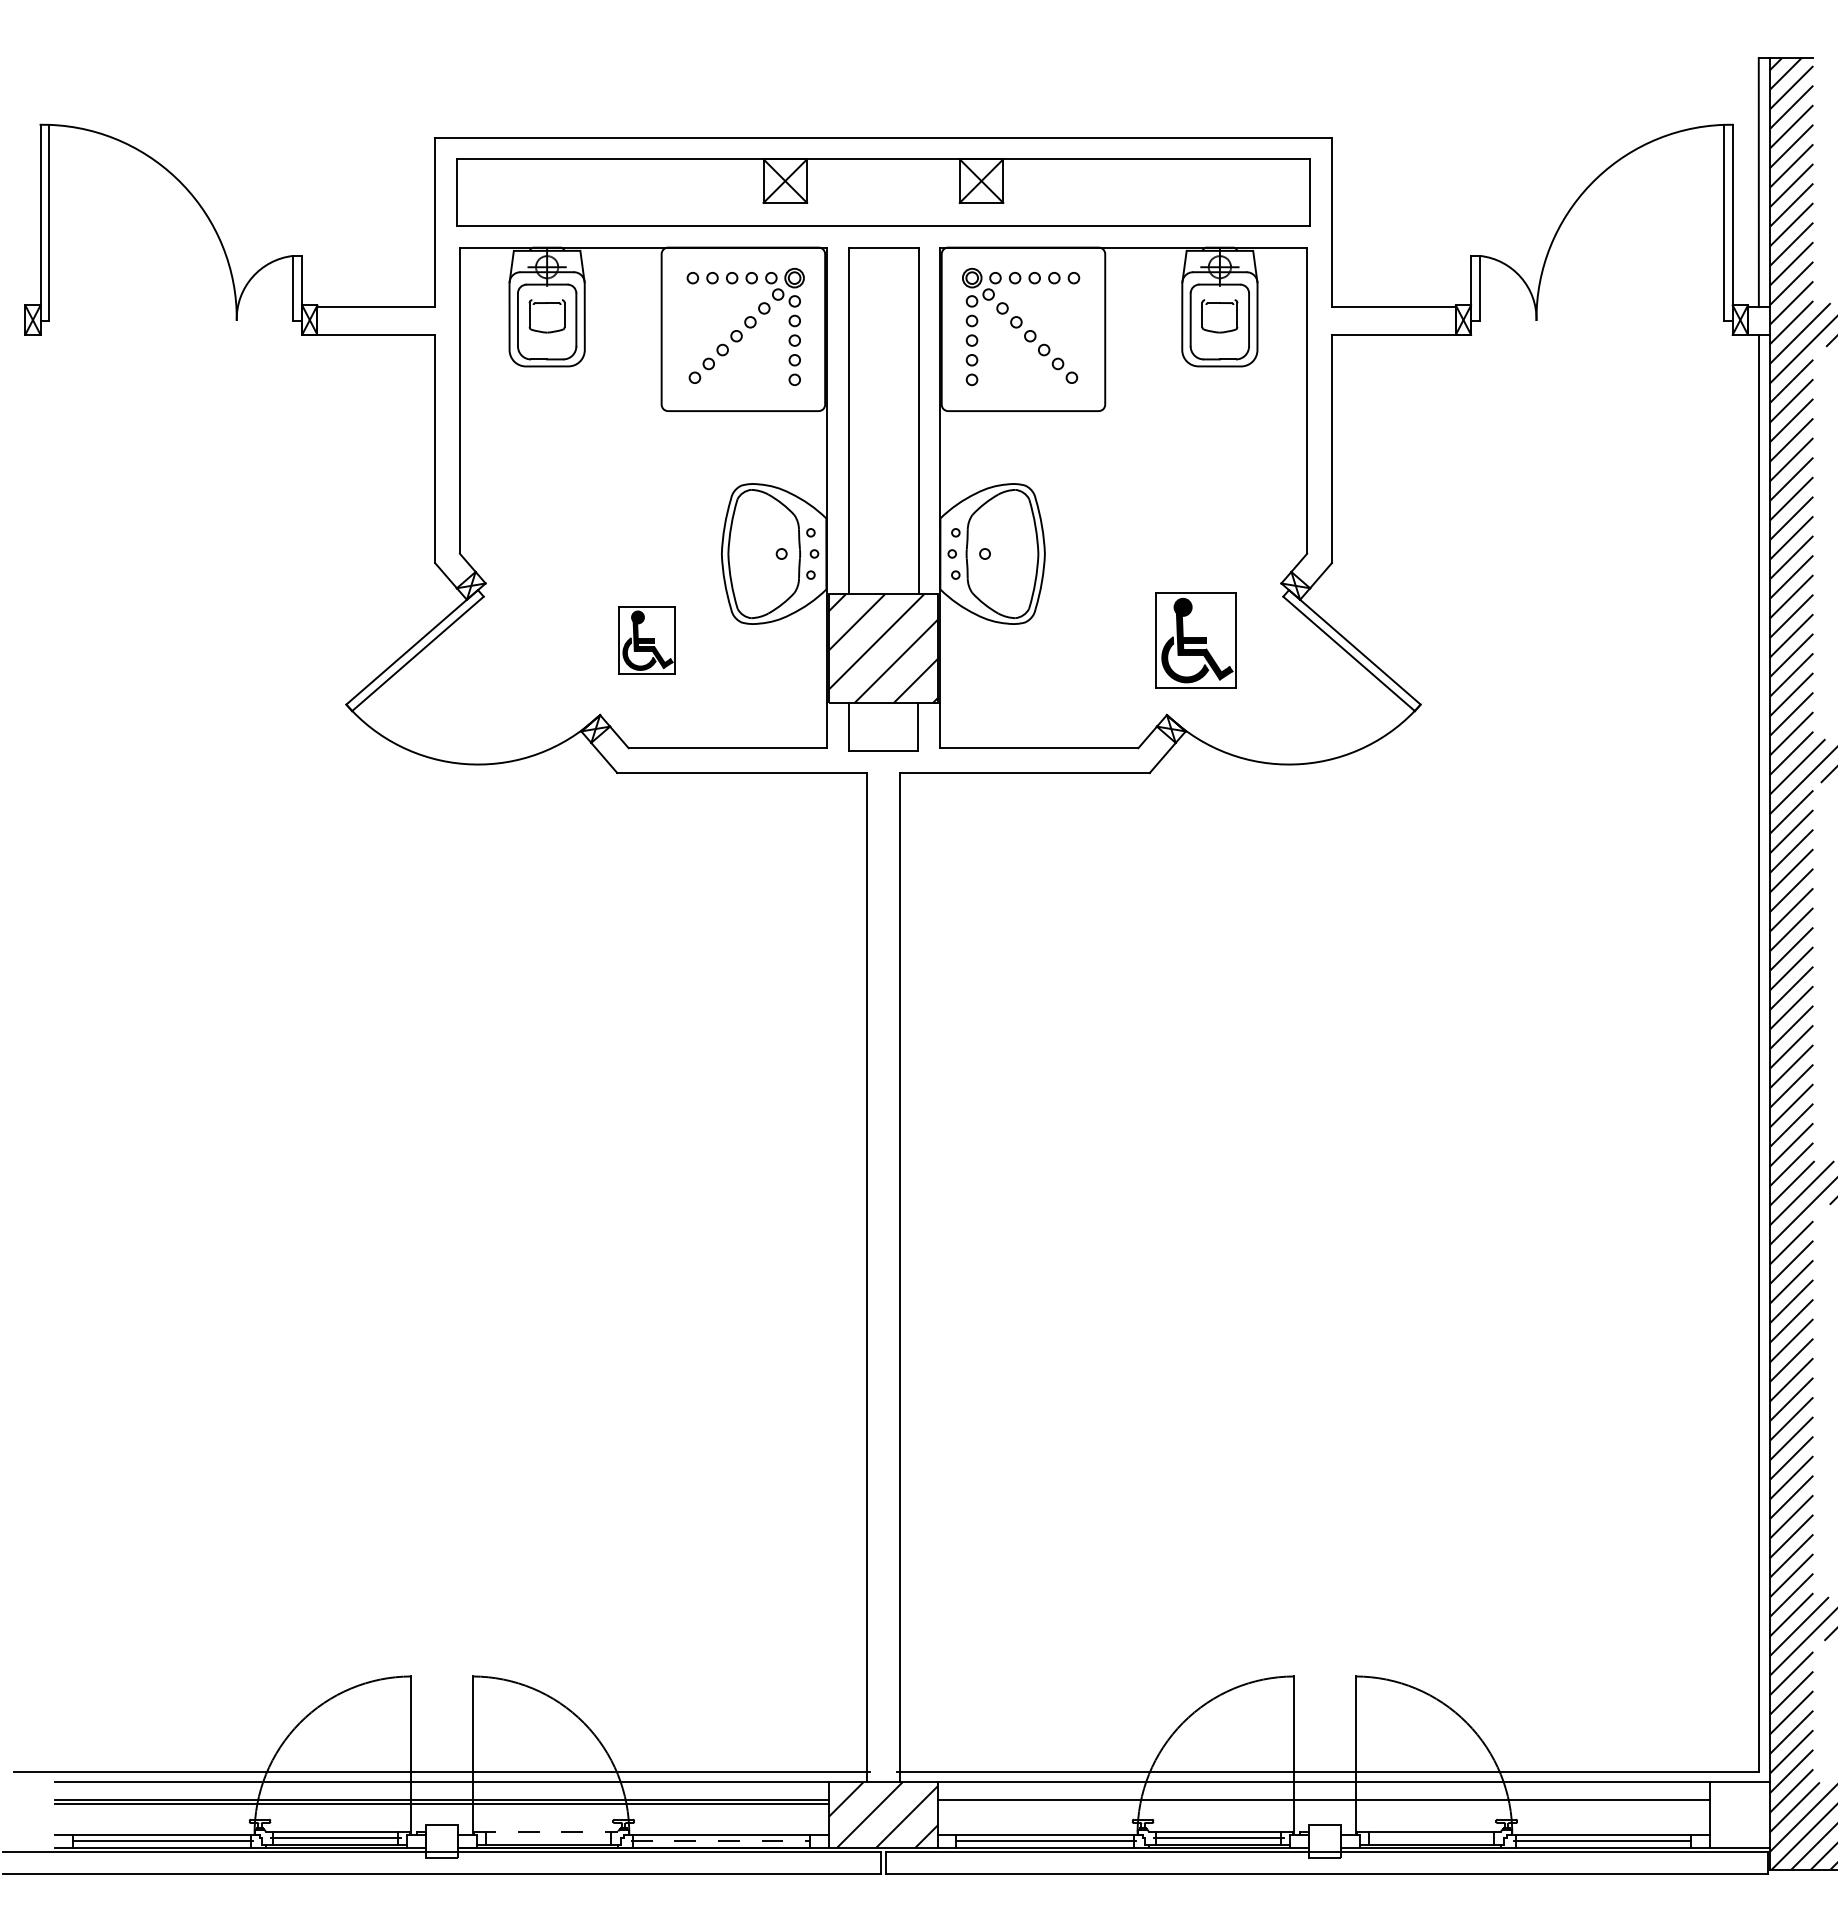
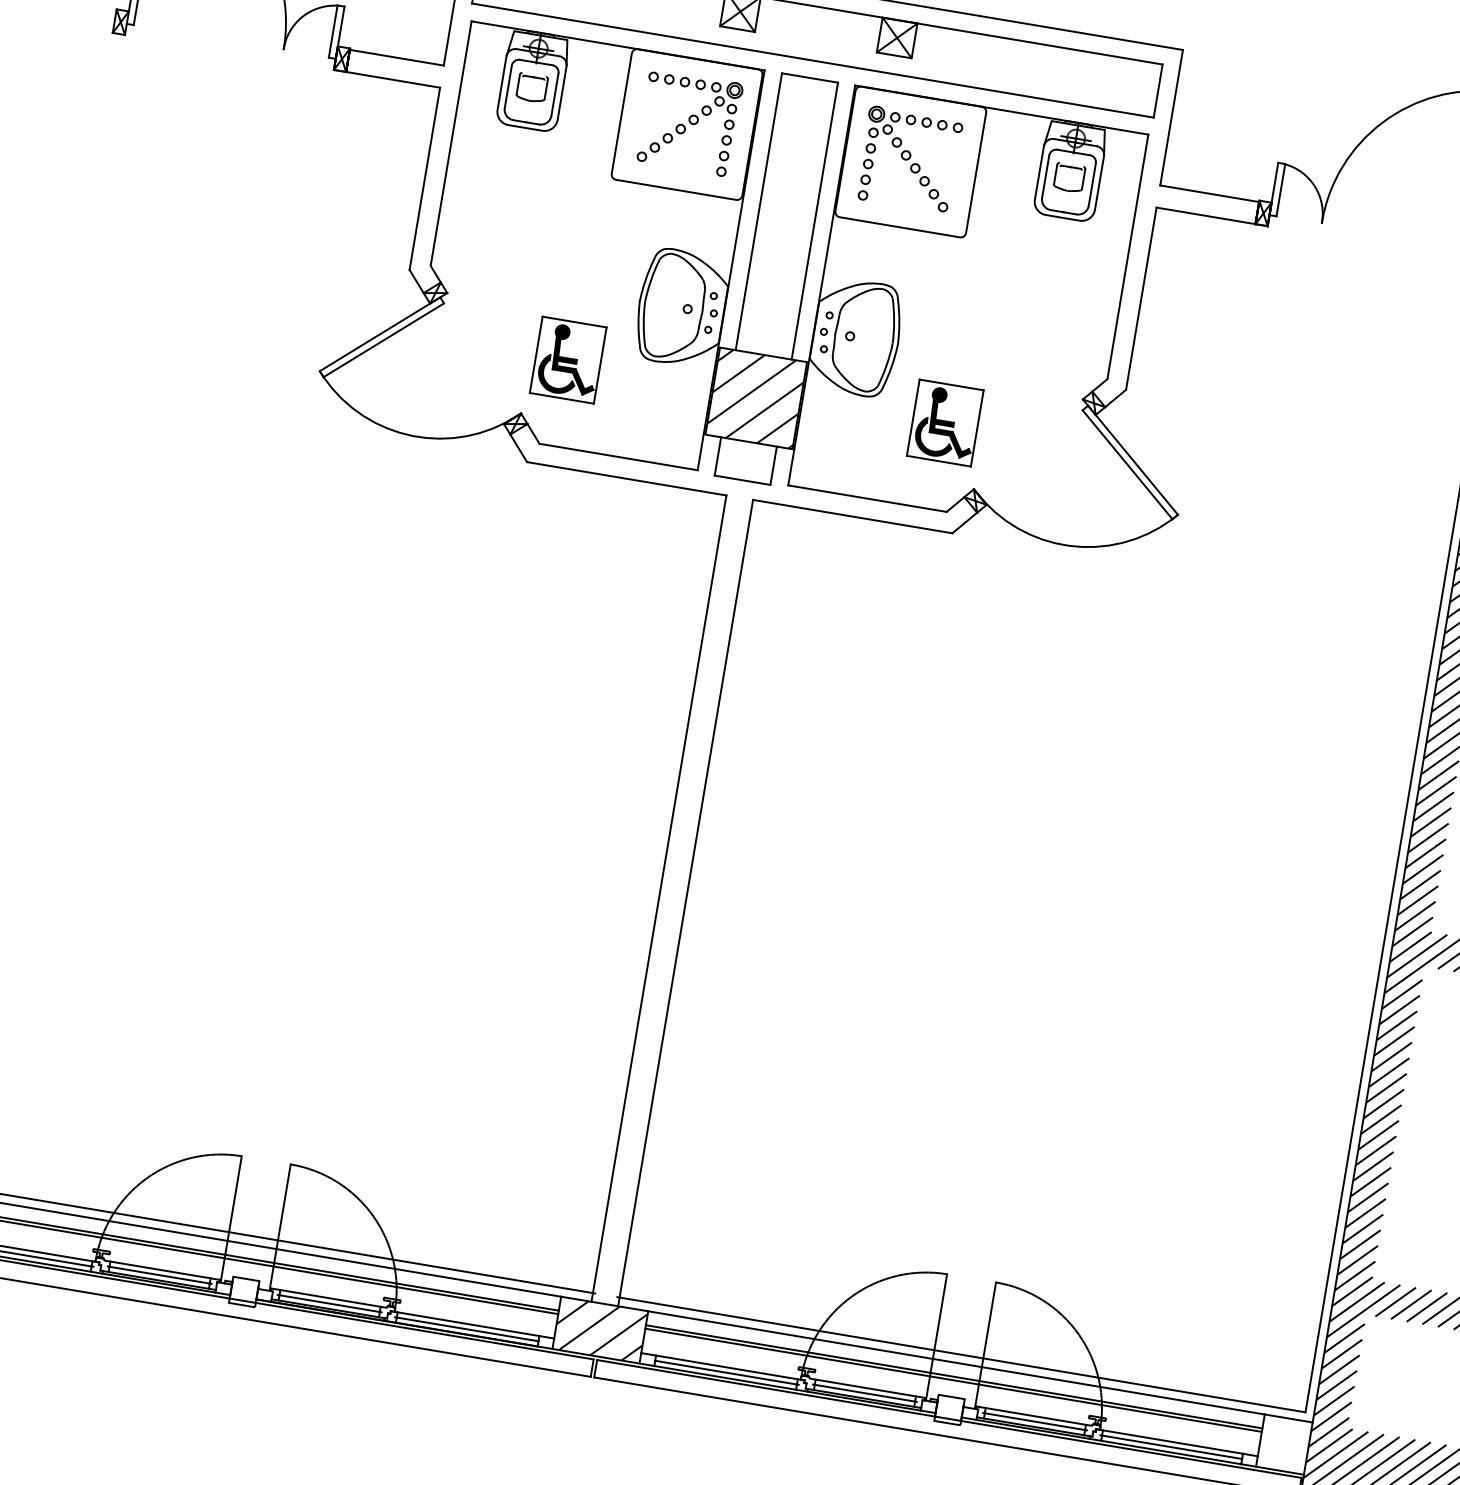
part: (646, 640) -> (568, 360), size x1.43
part: (1195, 640) -> (945, 423), moved
line: (1323, 1804) -> (953, 1380), added
line: (546, 1831) -> (329, 1298), dashed -> solid
line: (548, 1838) -> (329, 1303), added
line: (1431, 1838) -> (1035, 1422), added
line: (720, 1841) -> (466, 1329), dashed -> solid

